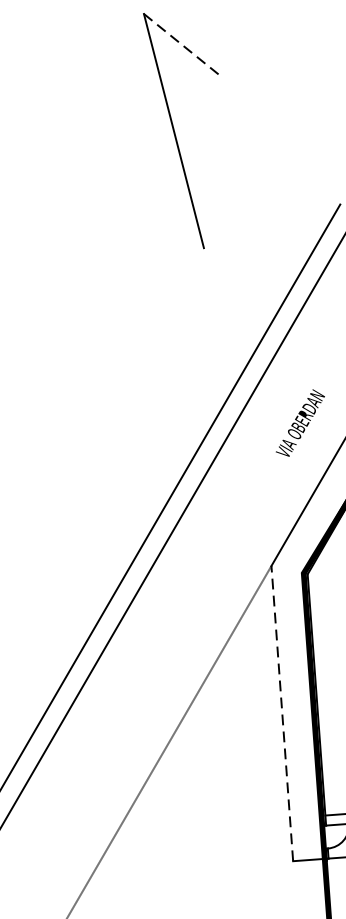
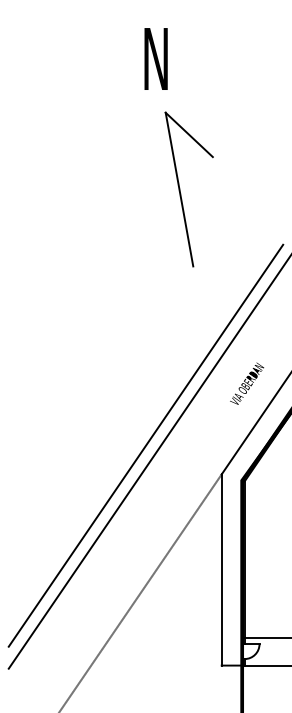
line: (183, 46) -> (189, 135), dashed -> solid
line: (281, 712) -> (221, 569), dashed -> solid

